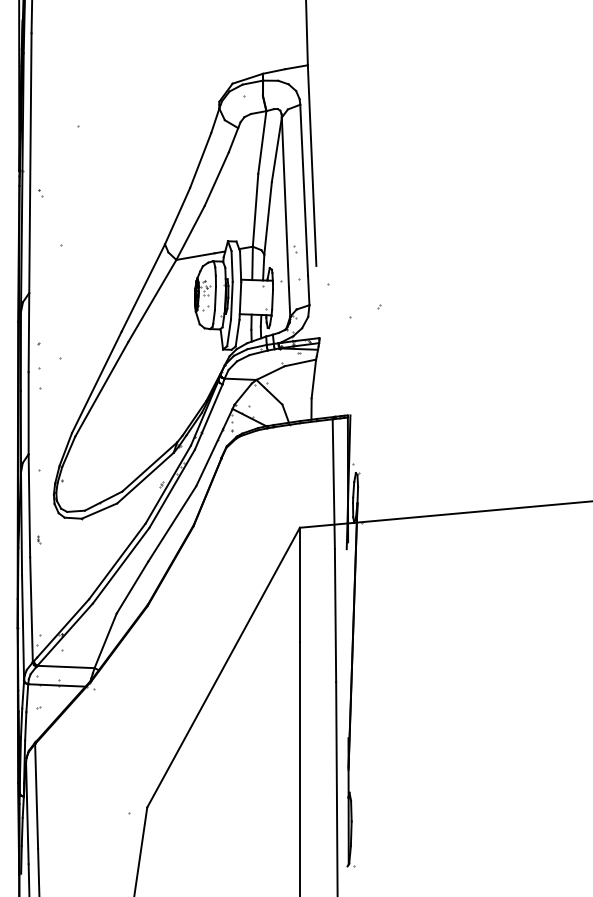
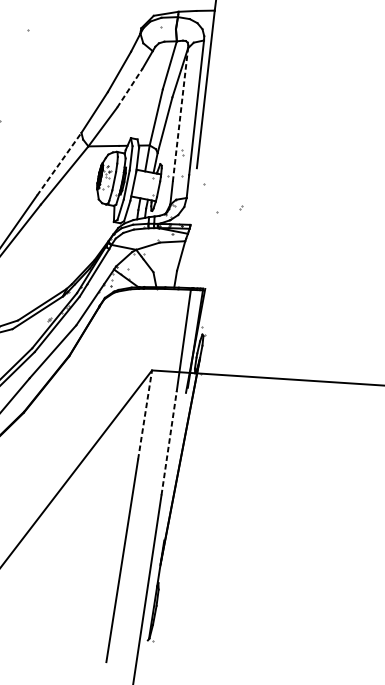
line: (216, 178) -> (129, 87), solid -> dashed
line: (285, 202) -> (180, 114), solid -> dashed
line: (143, 287) -> (59, 163), solid -> dashed
line: (299, 584) -> (144, 414), solid -> dashed
line: (335, 615) -> (169, 443), solid -> dashed

